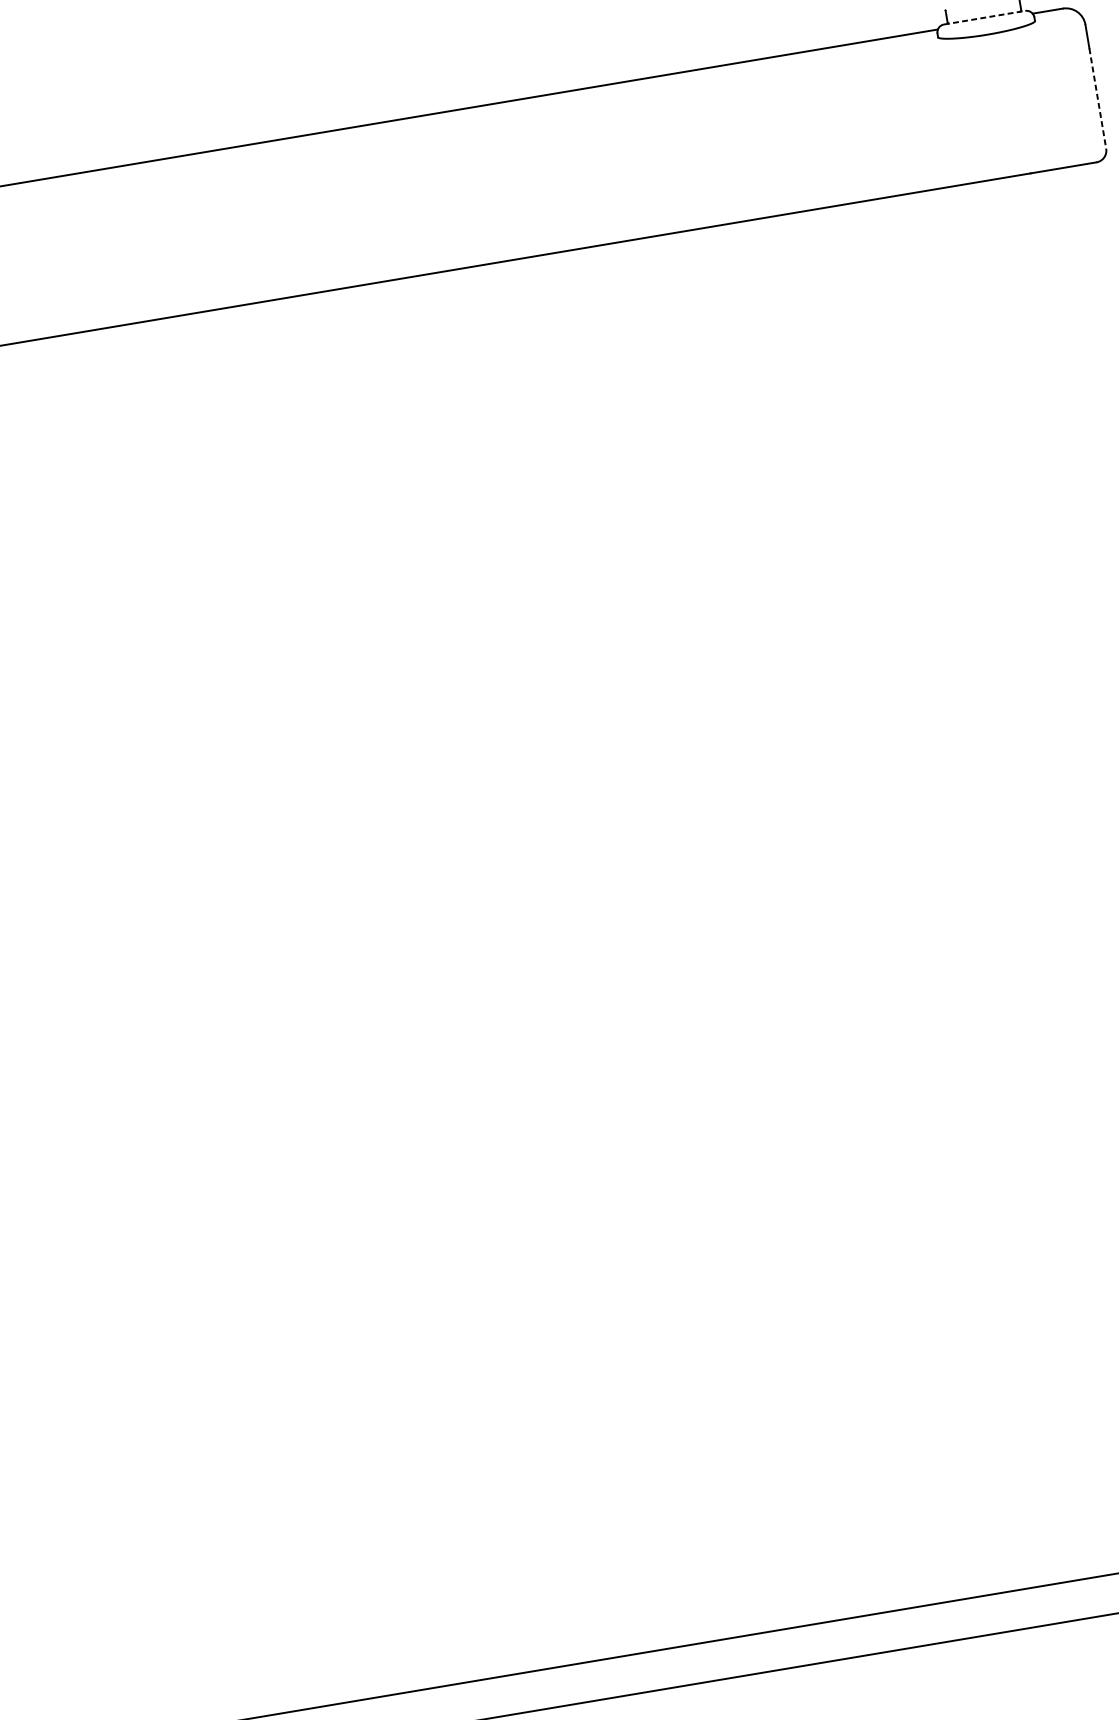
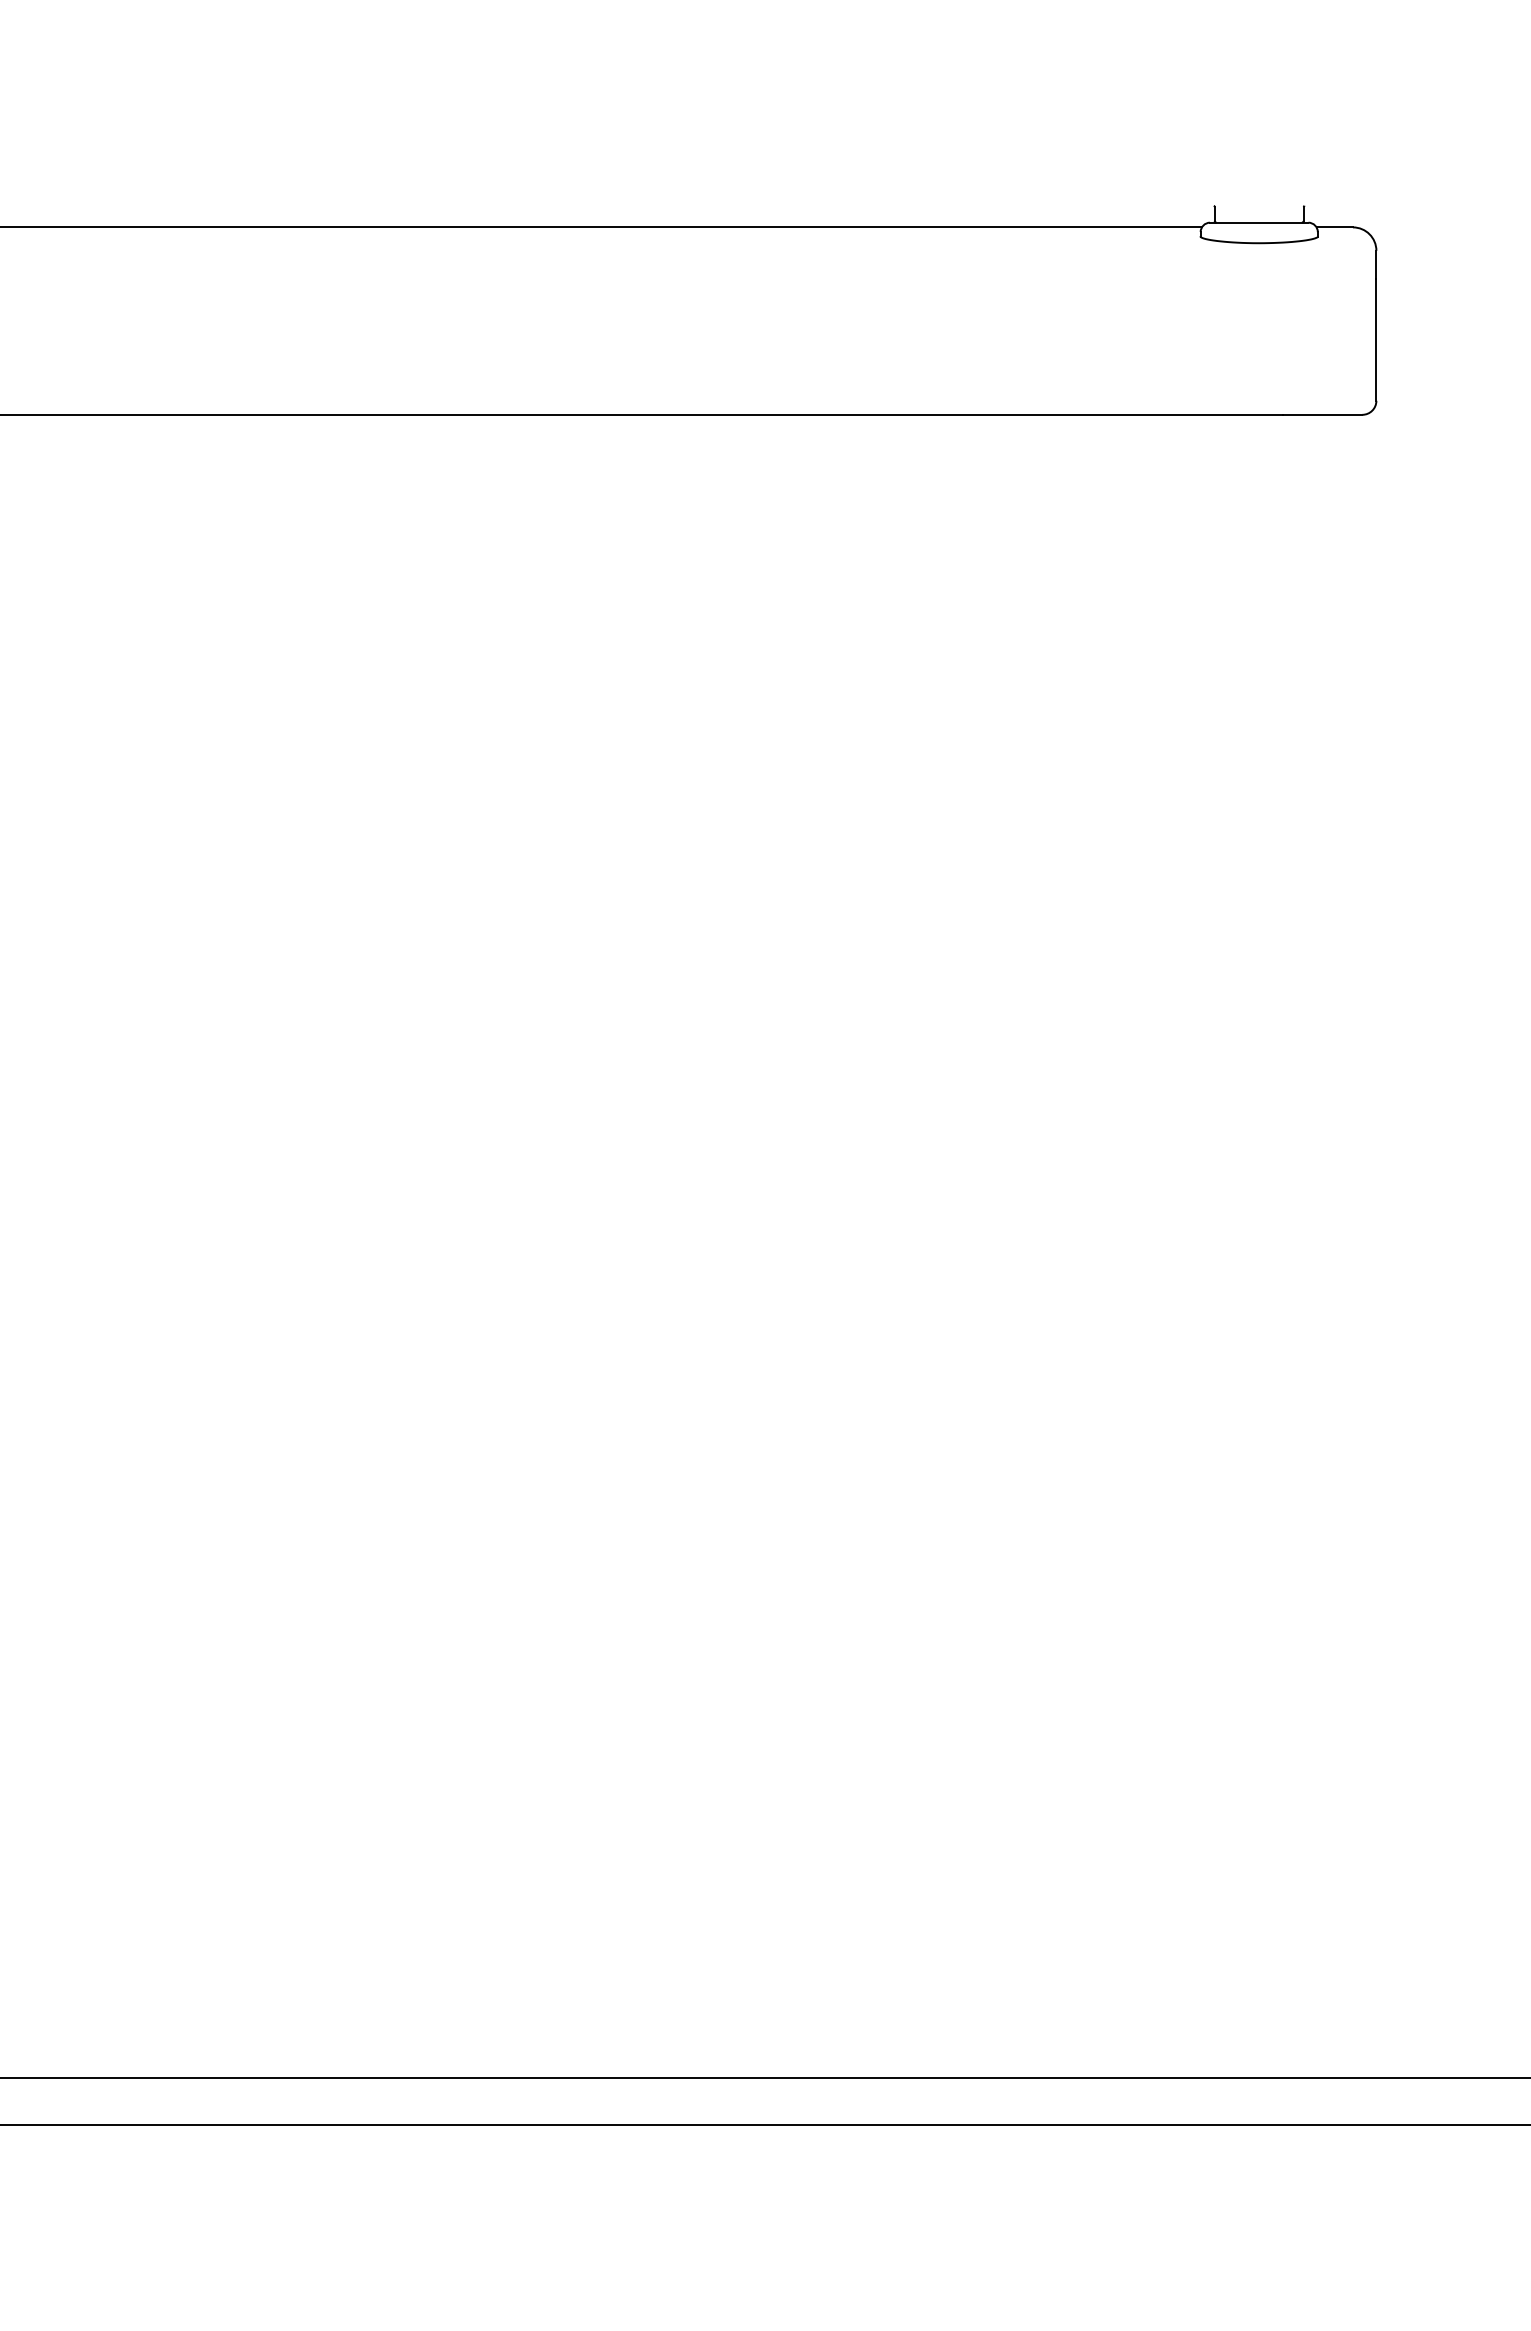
line: (984, 17) -> (1259, 222), dashed -> solid
line: (1097, 98) -> (1376, 340), dashed -> solid

